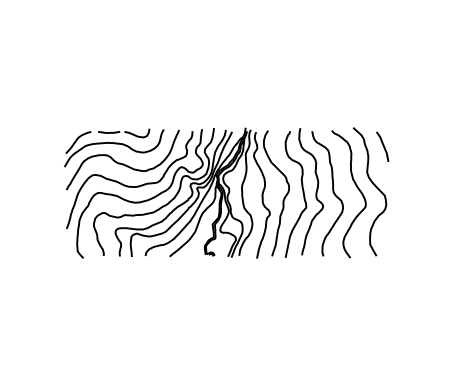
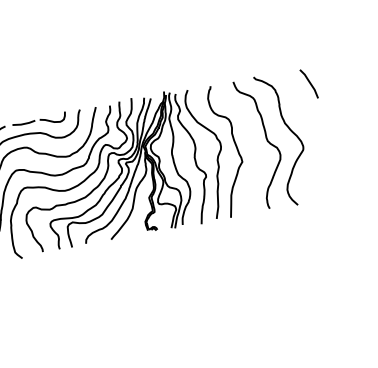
curve: (374, 186) -> (308, 126), removed
curve: (315, 191) -> (248, 143), removed

